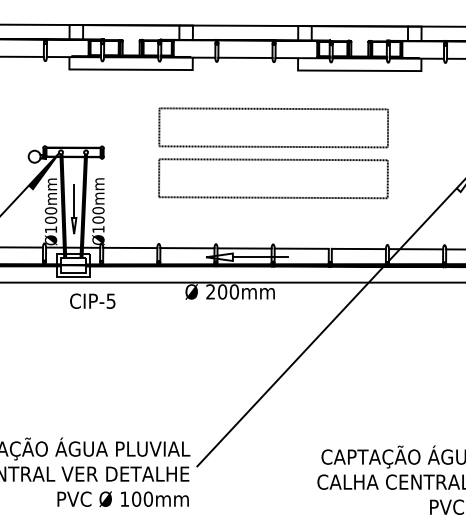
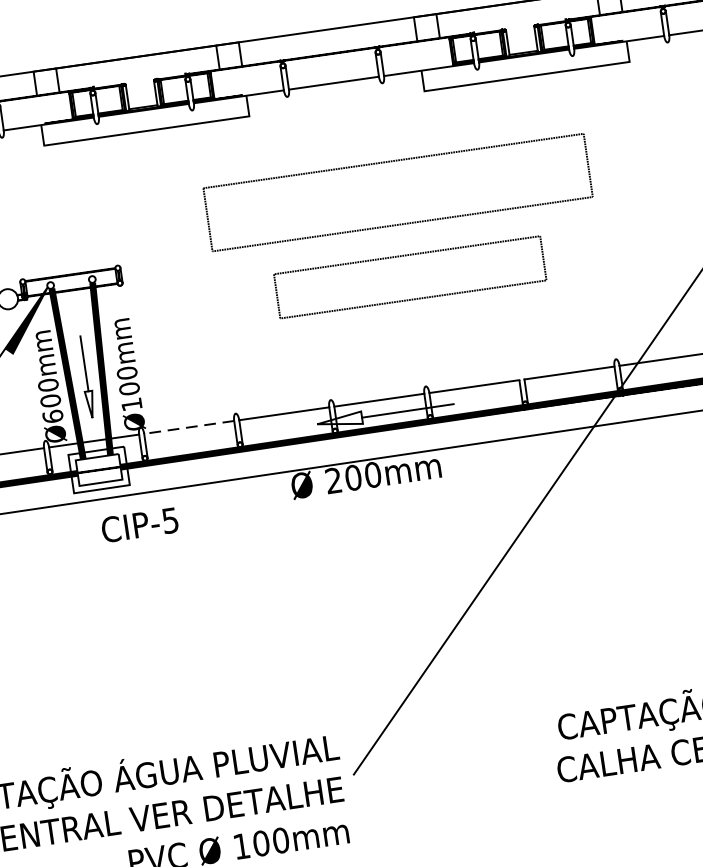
part: (273, 178) -> (410, 276), size x0.7
text: (50, 229) -> (52, 416), Ø100mm -> Ø600mm
line: (129, 247) -> (187, 426), solid -> dashed

